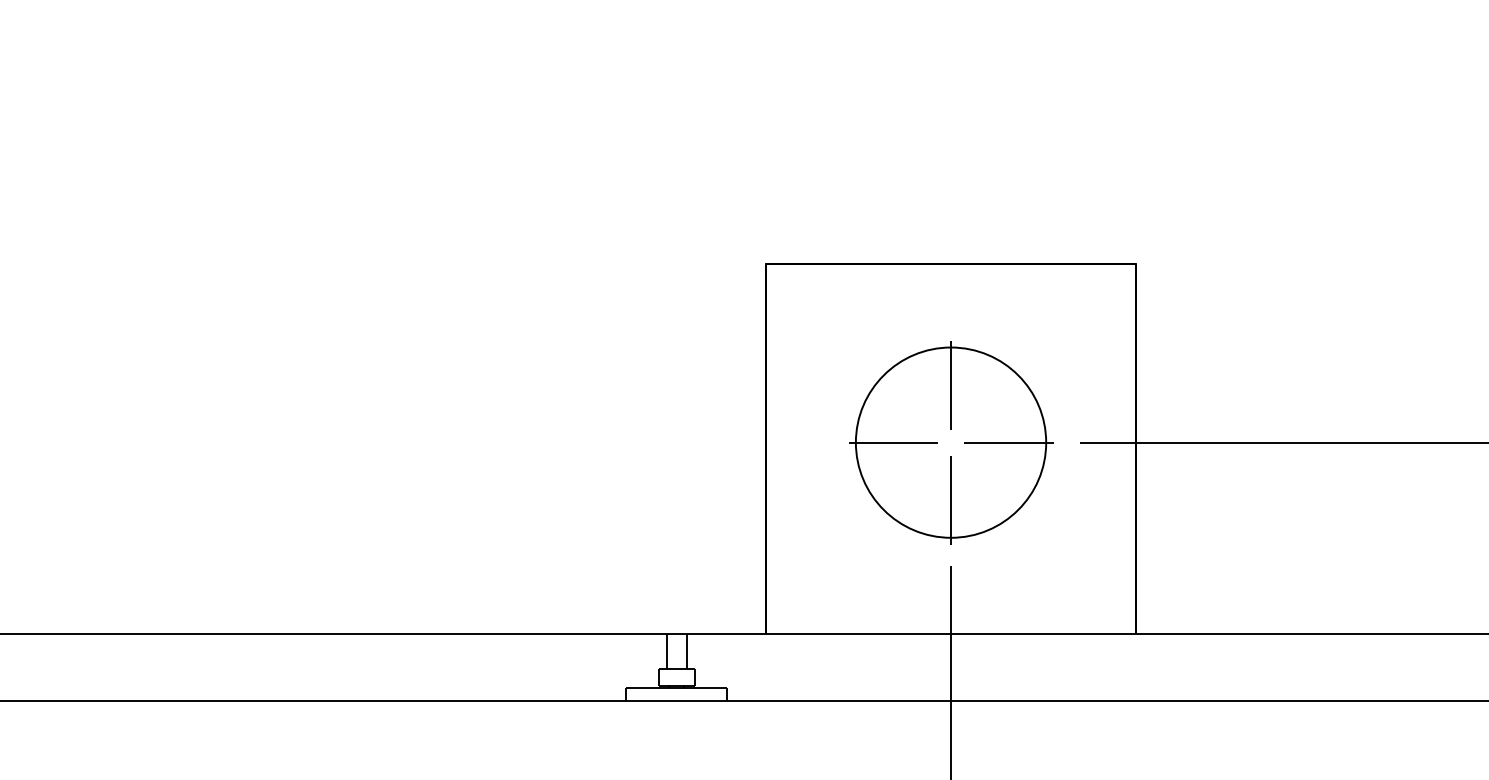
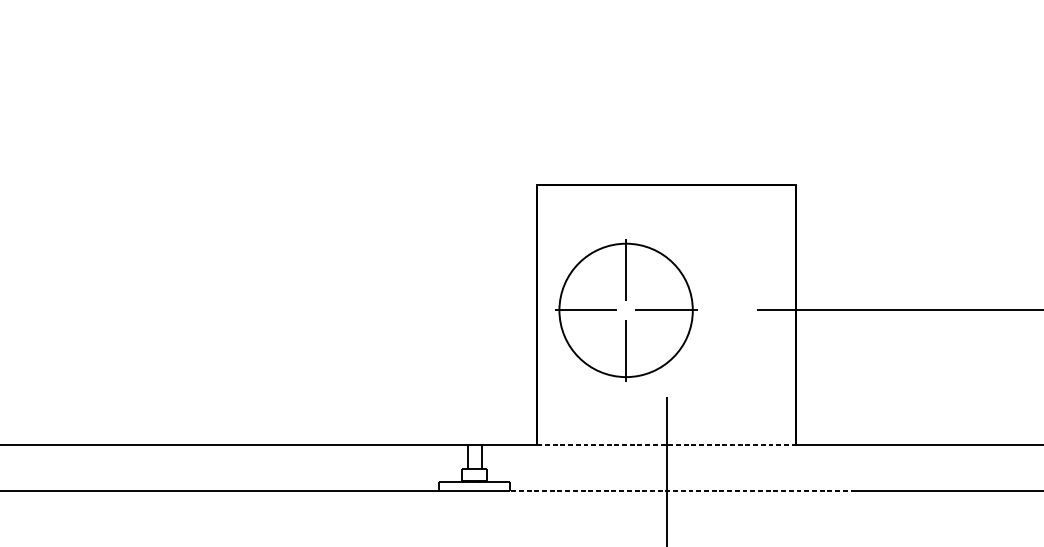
part: (951, 442) -> (626, 310), moved
line: (951, 633) -> (667, 444), solid -> dashed
line: (973, 700) -> (682, 491), solid -> dashed

